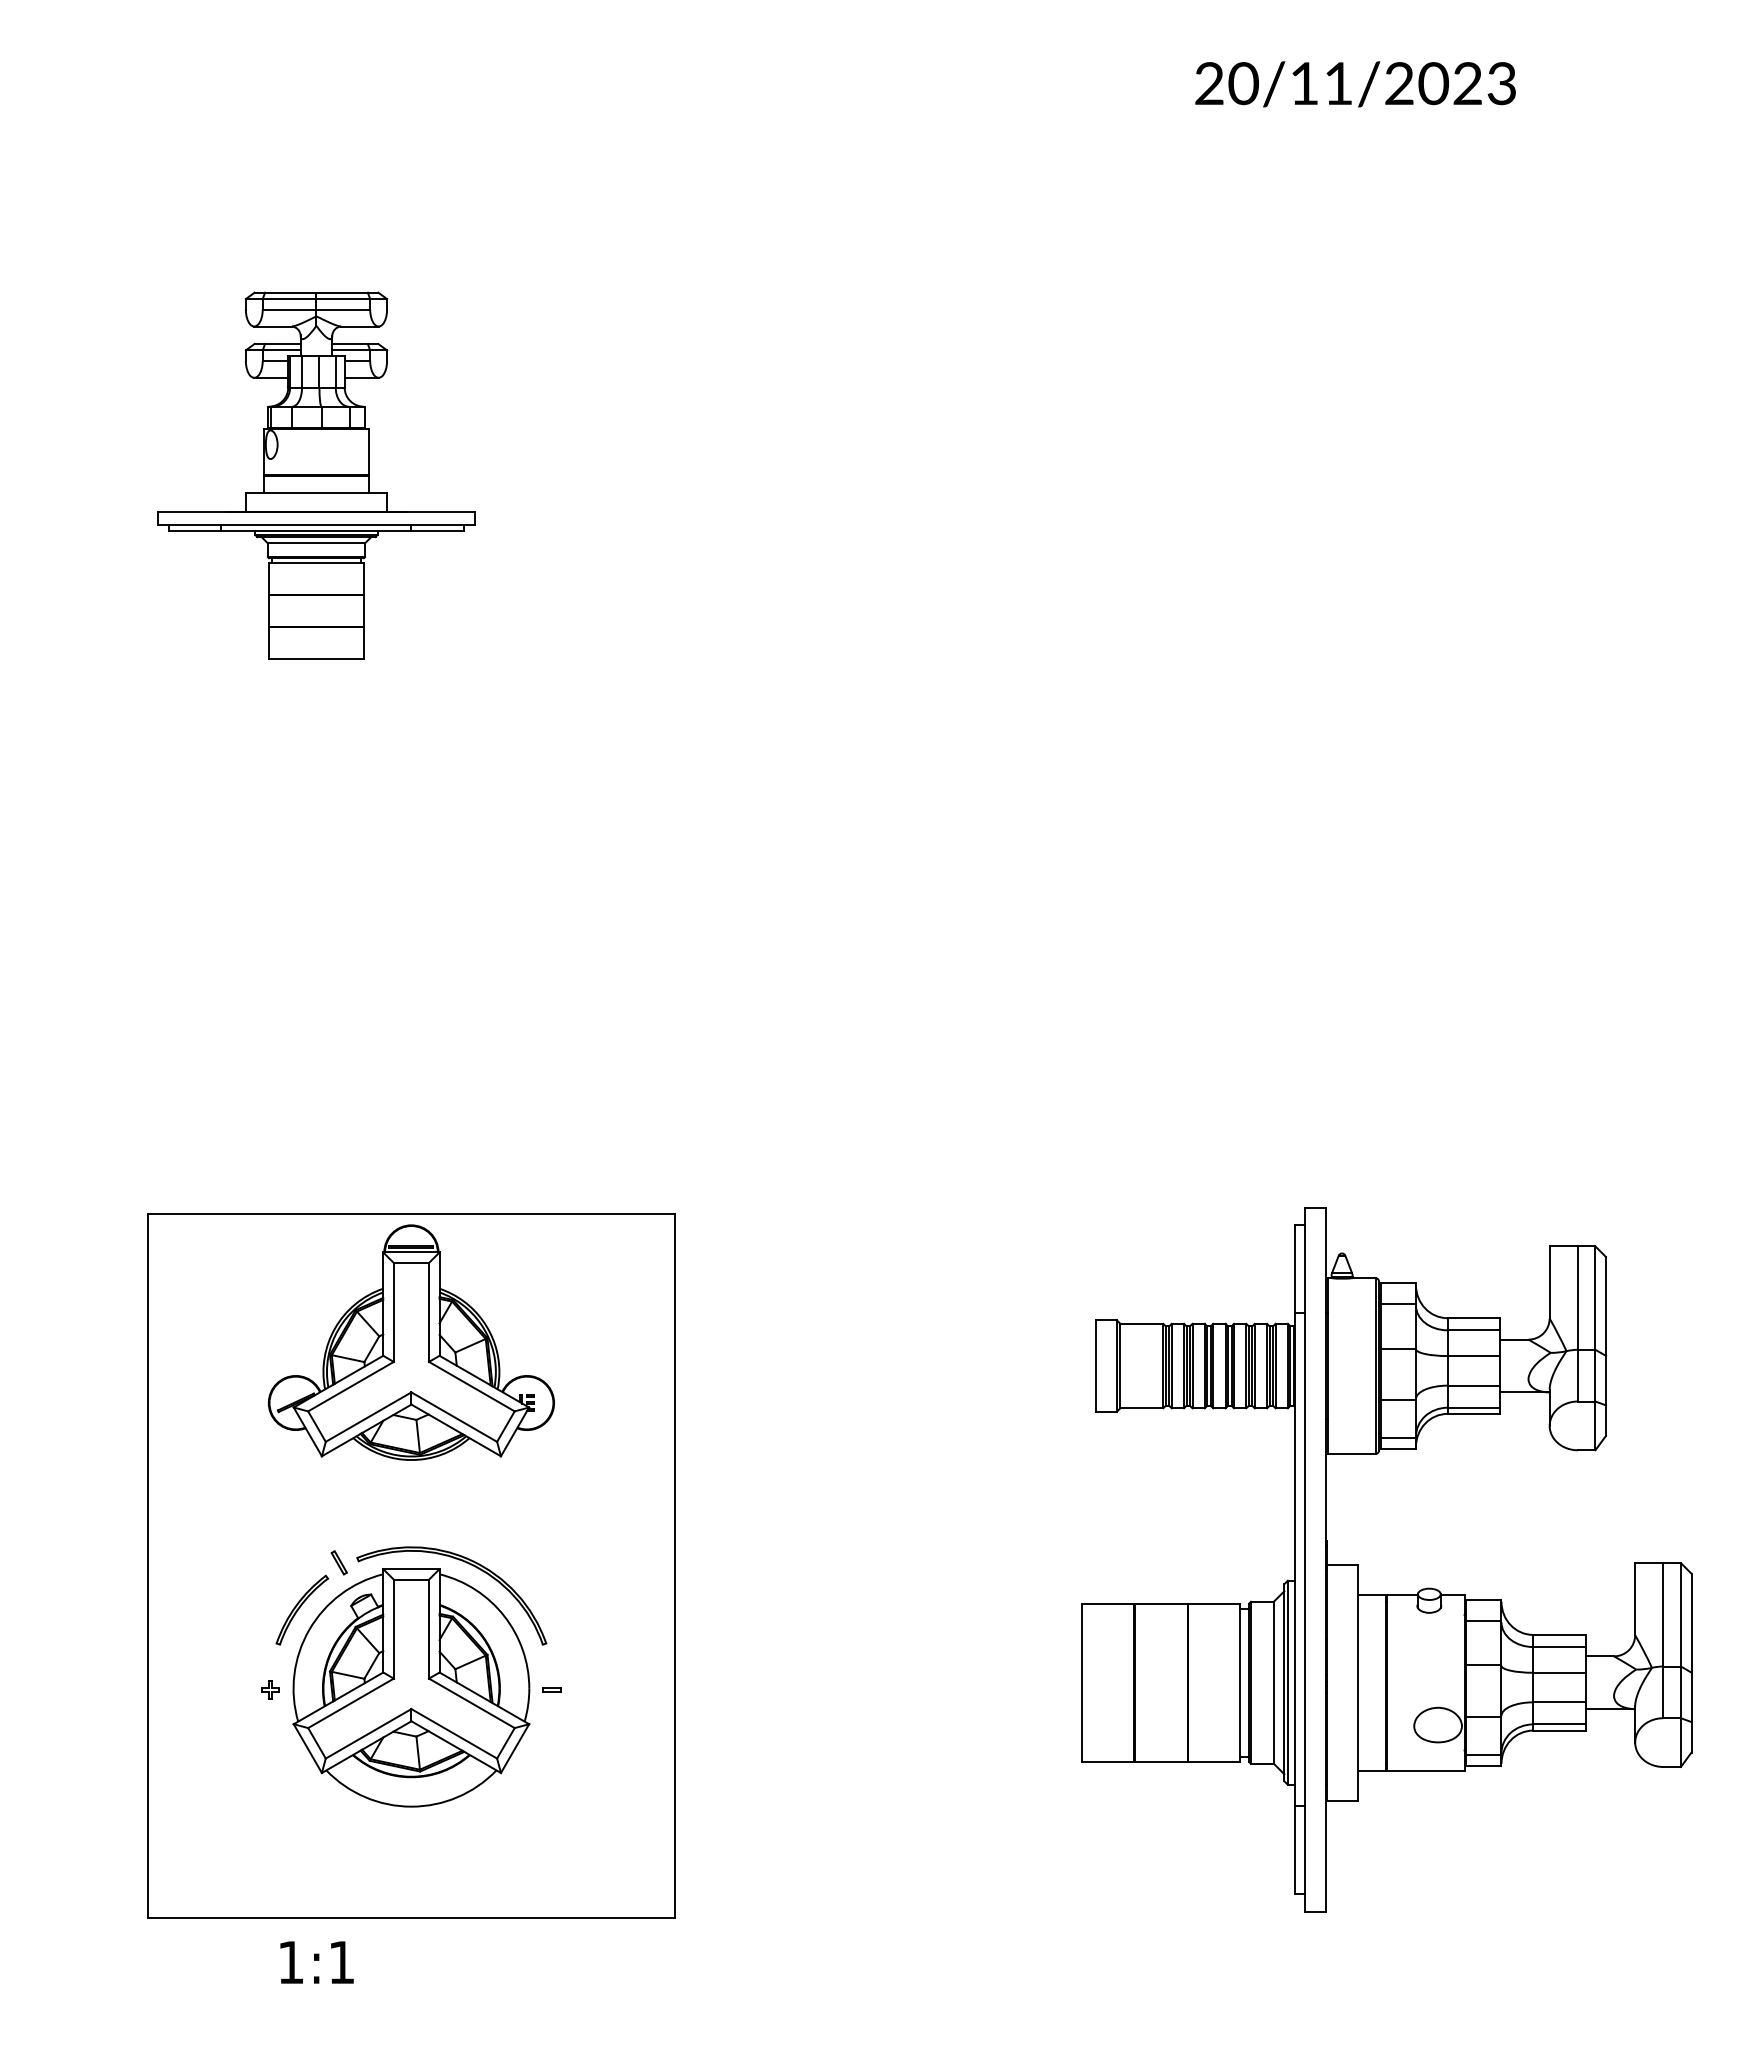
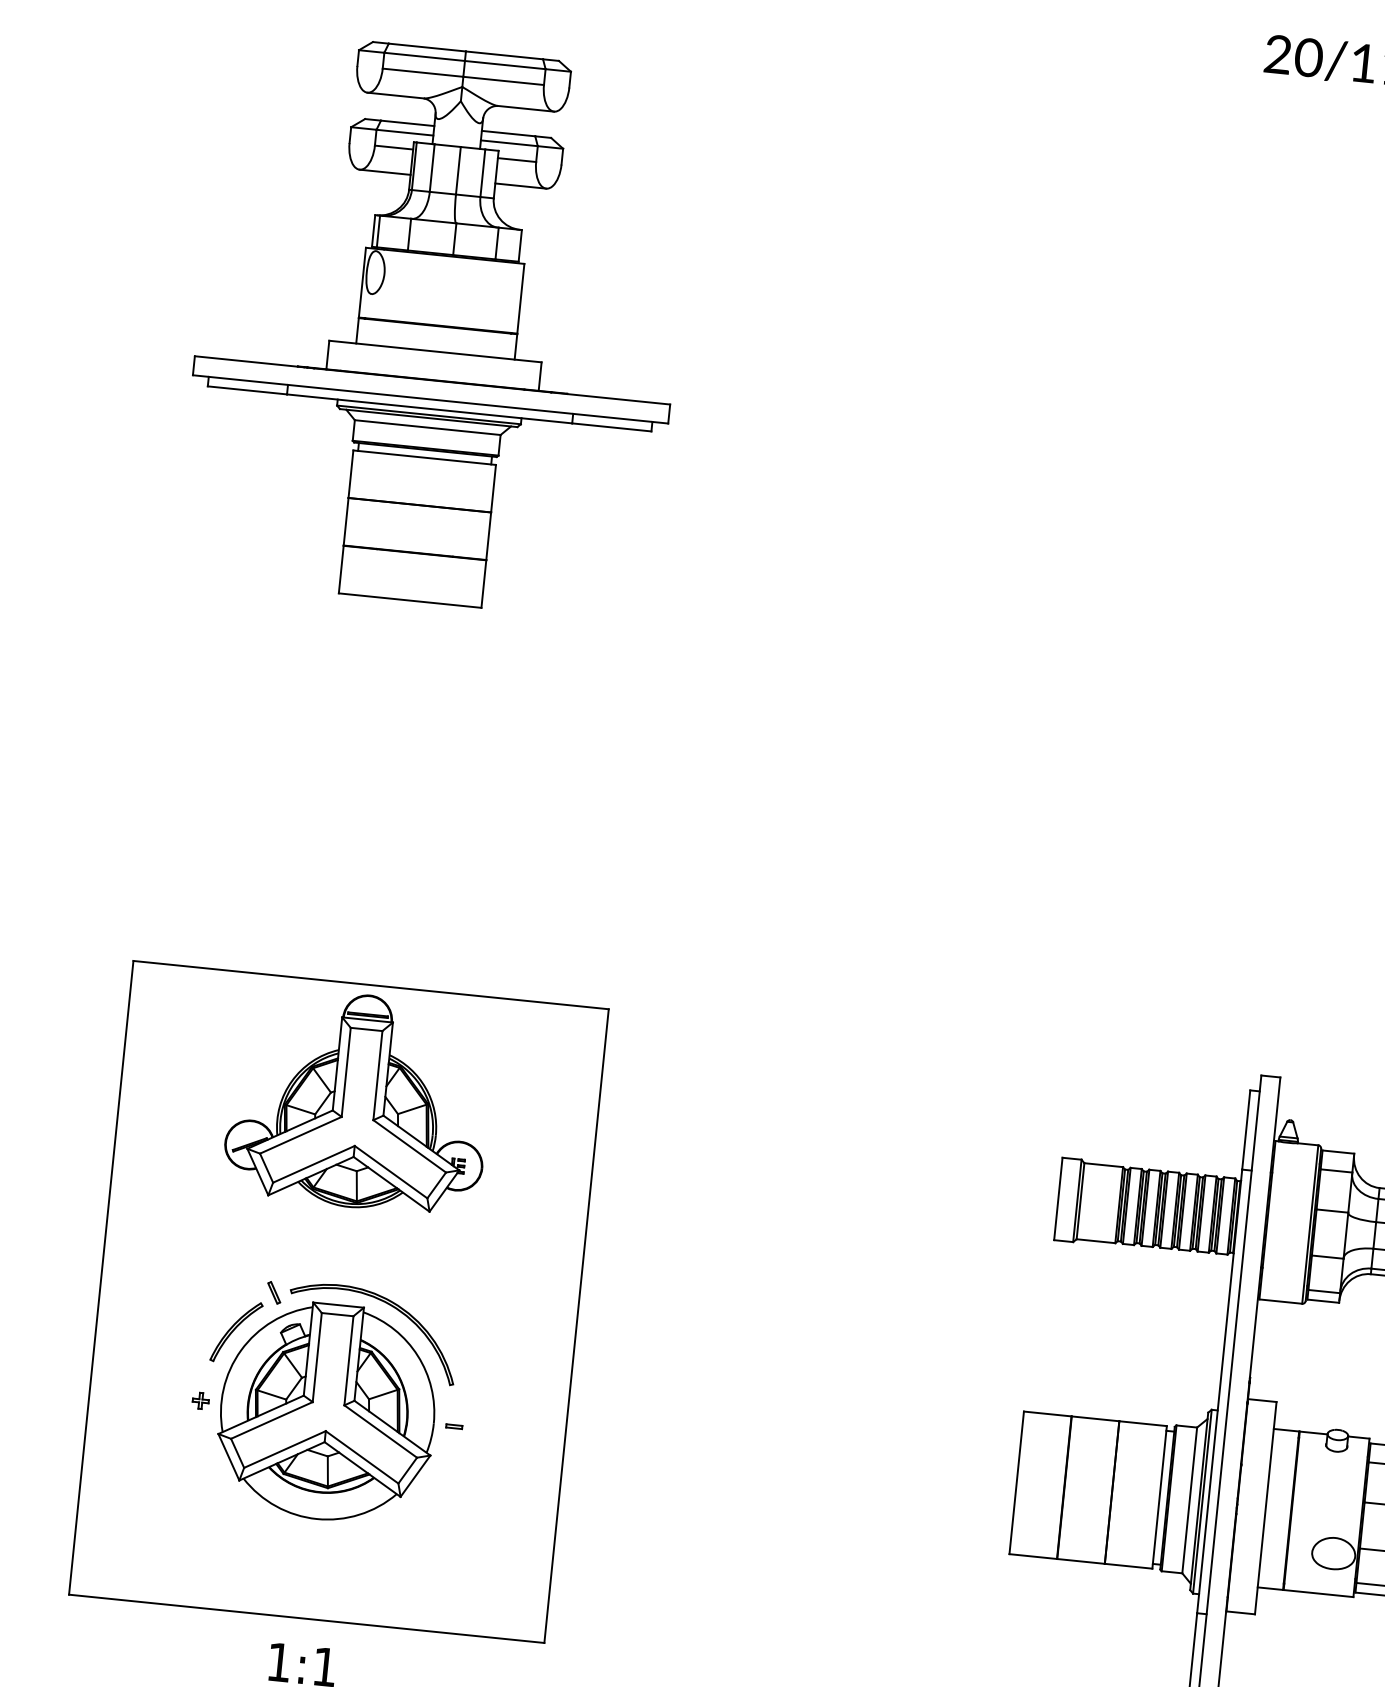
part: (316, 475) -> (438, 325), size x1.67
part: (411, 1565) -> (338, 1301), moved

